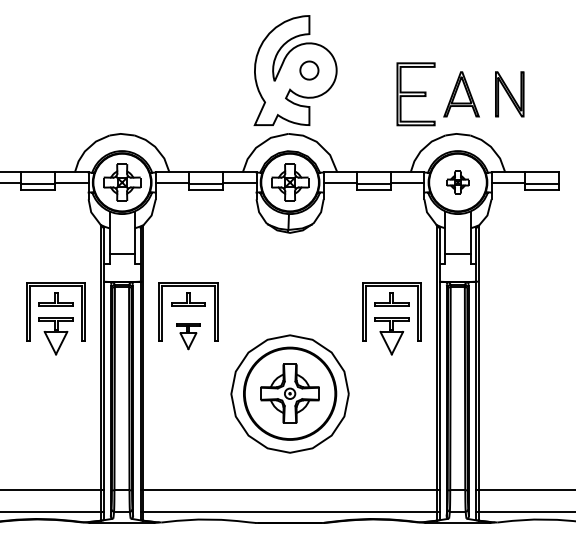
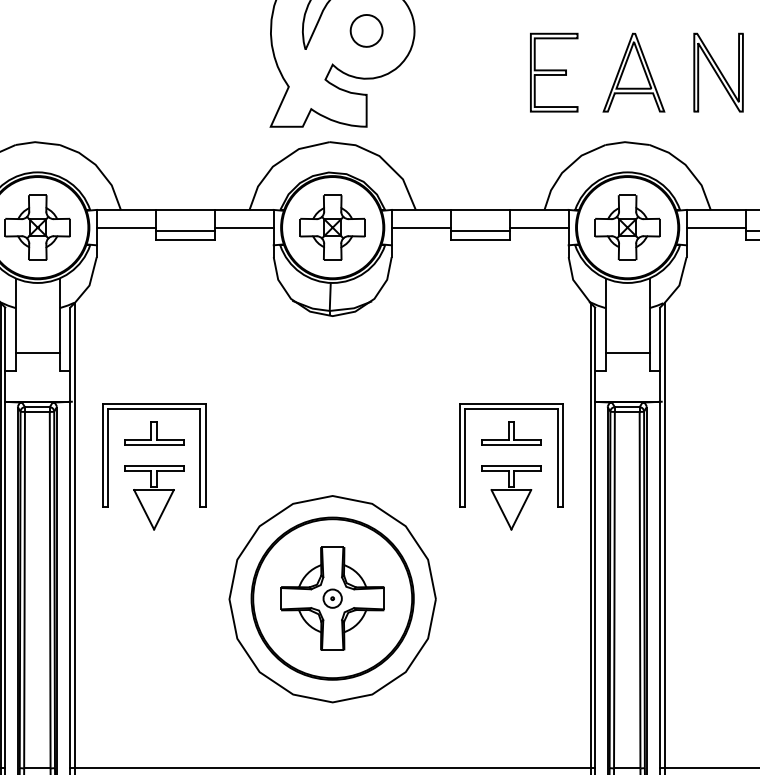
part: (416, 94) -> (554, 72), size x0.71
part: (457, 182) -> (626, 227), size x1.67
part: (188, 336) -> (154, 498), size x1.43

